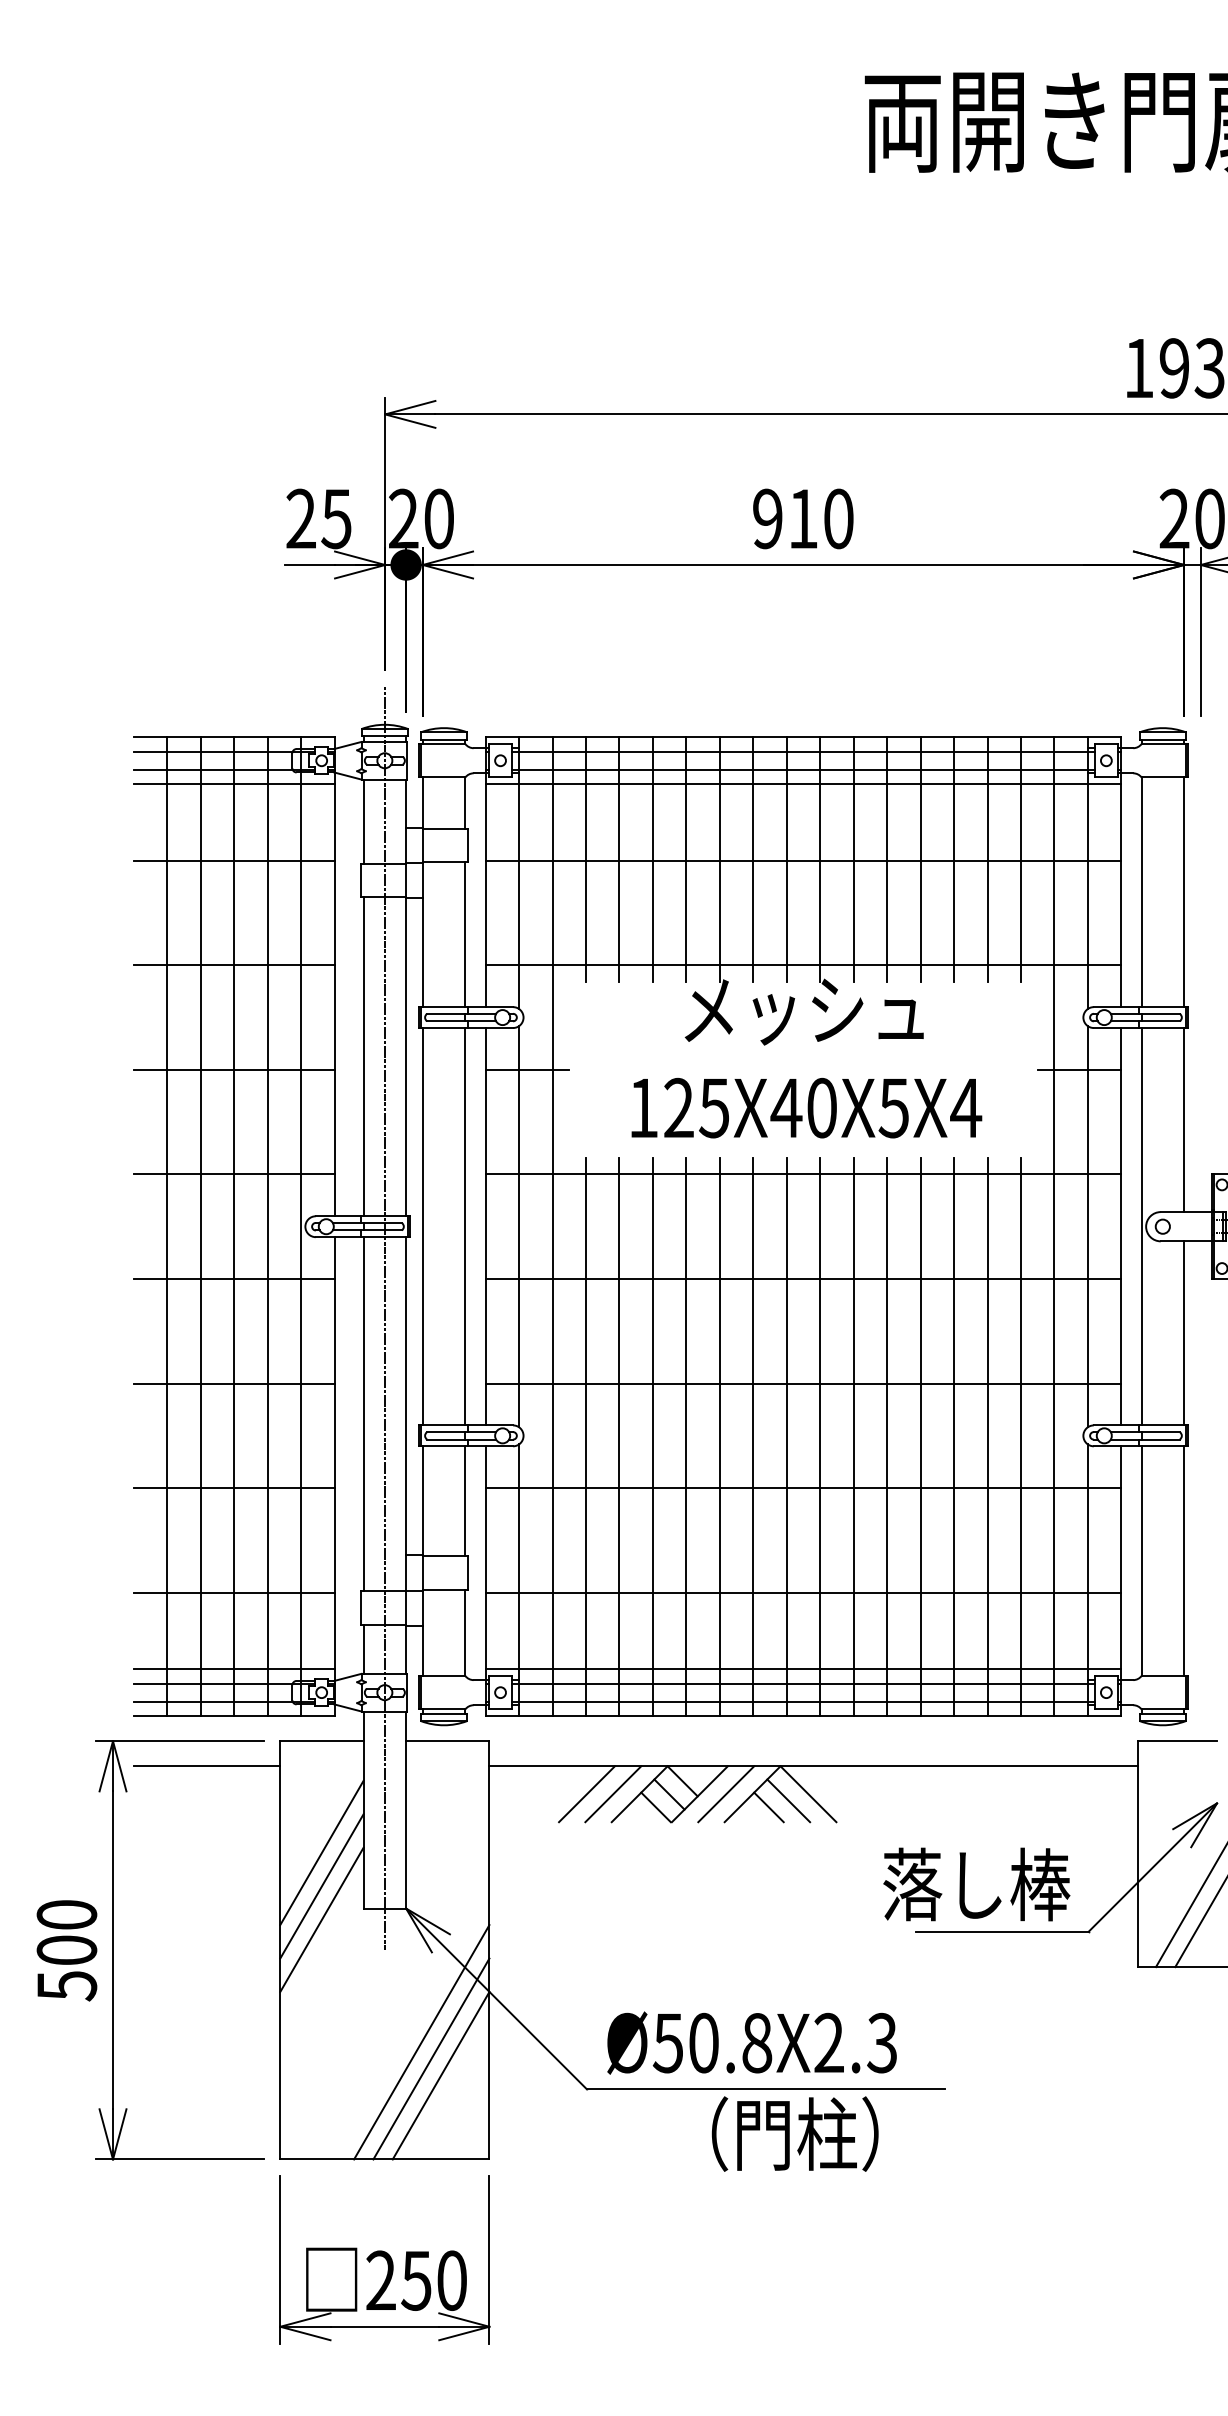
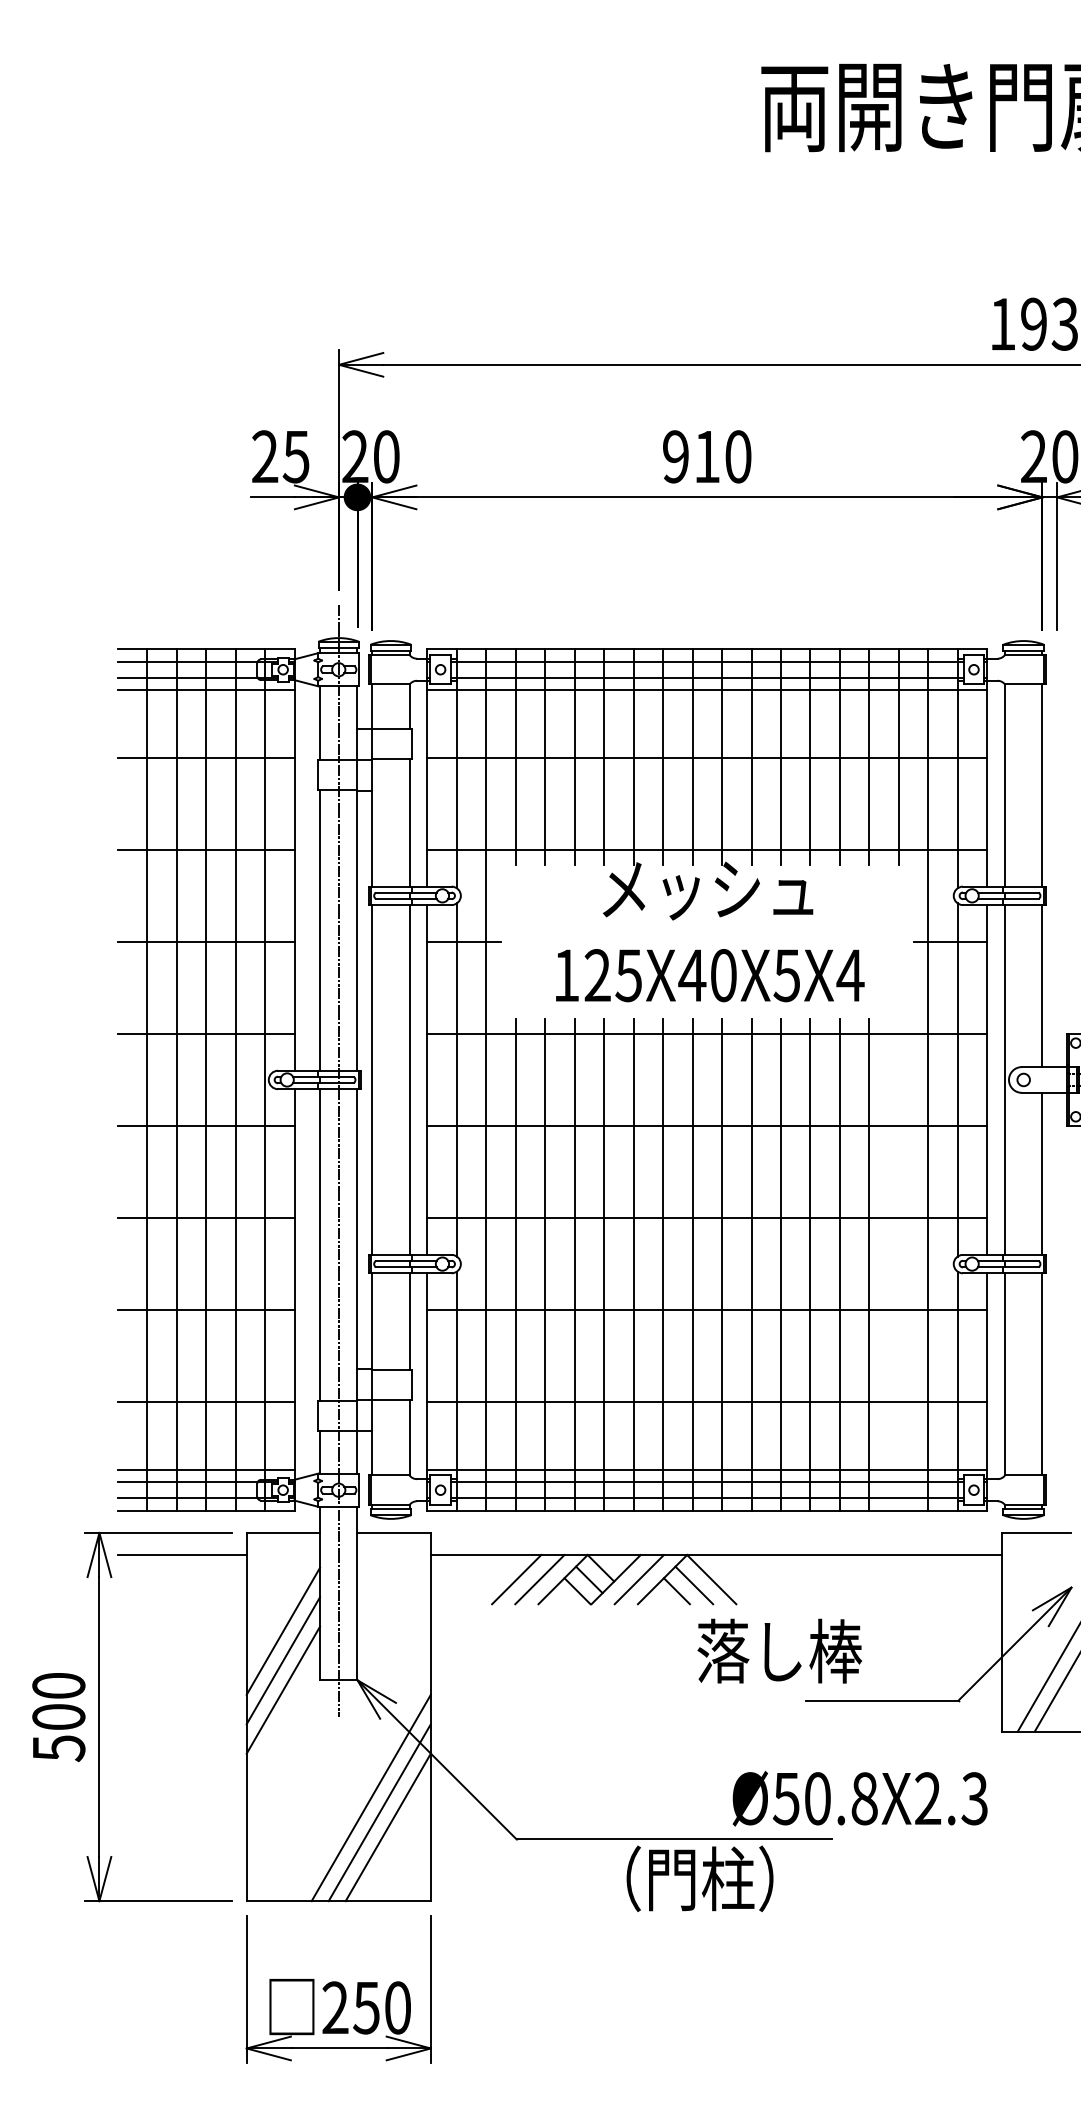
line: (1020, 1436) -> (898, 1264), removed
text: (976, 1884) -> (779, 1651), moved
text: (751, 2042) -> (859, 1798), moved

